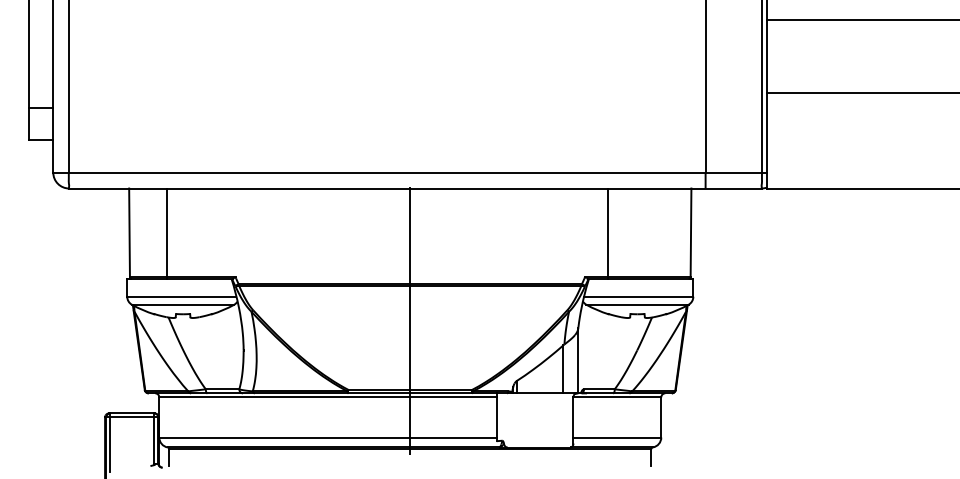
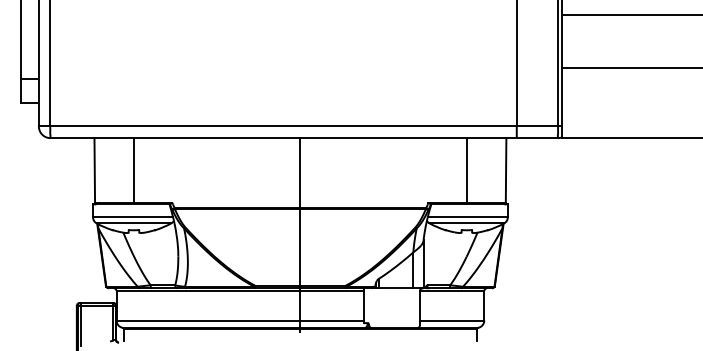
line: (167, 233) -> (134, 171), moved
line: (608, 233) -> (466, 171), moved

